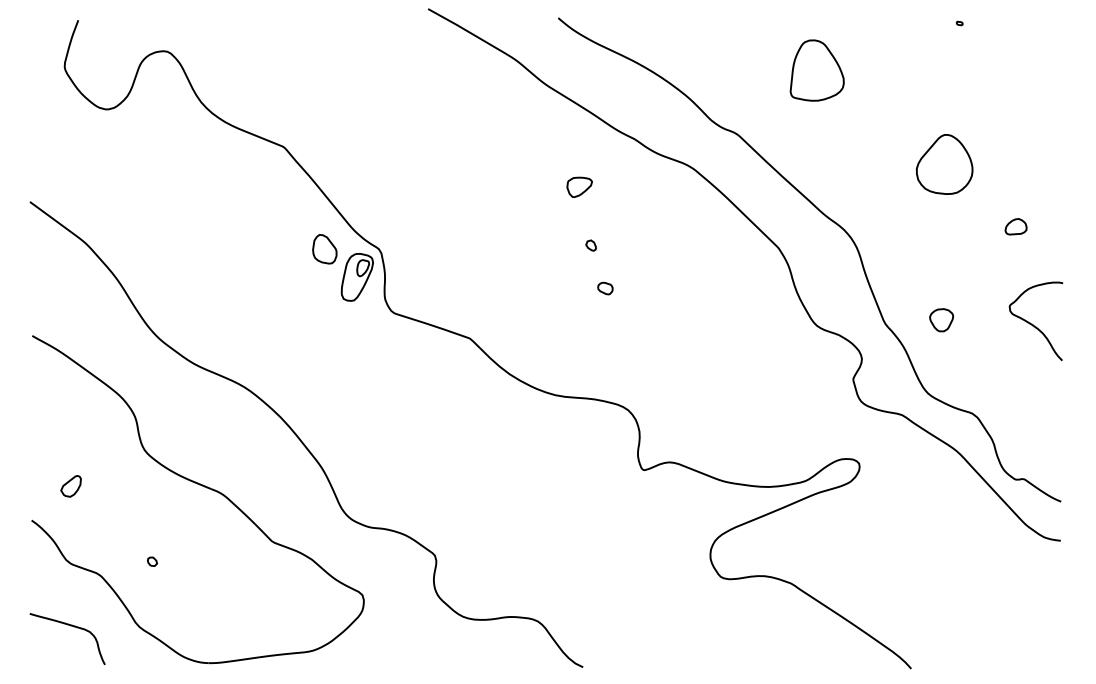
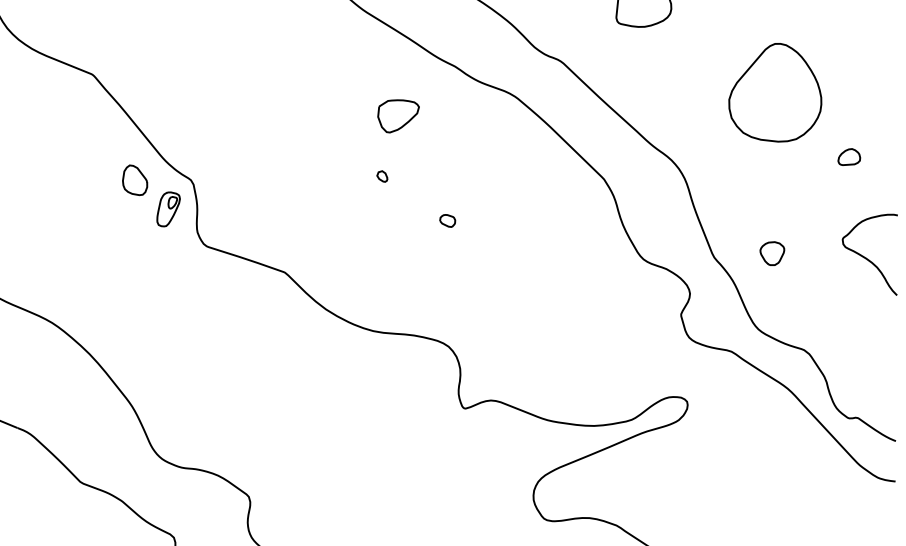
part: (944, 164) -> (775, 92), size x1.6
part: (579, 187) -> (398, 116), size x1.6
part: (590, 245) -> (381, 176), moved
part: (356, 277) -> (167, 209), size x0.7
part: (605, 288) -> (447, 220), moved

